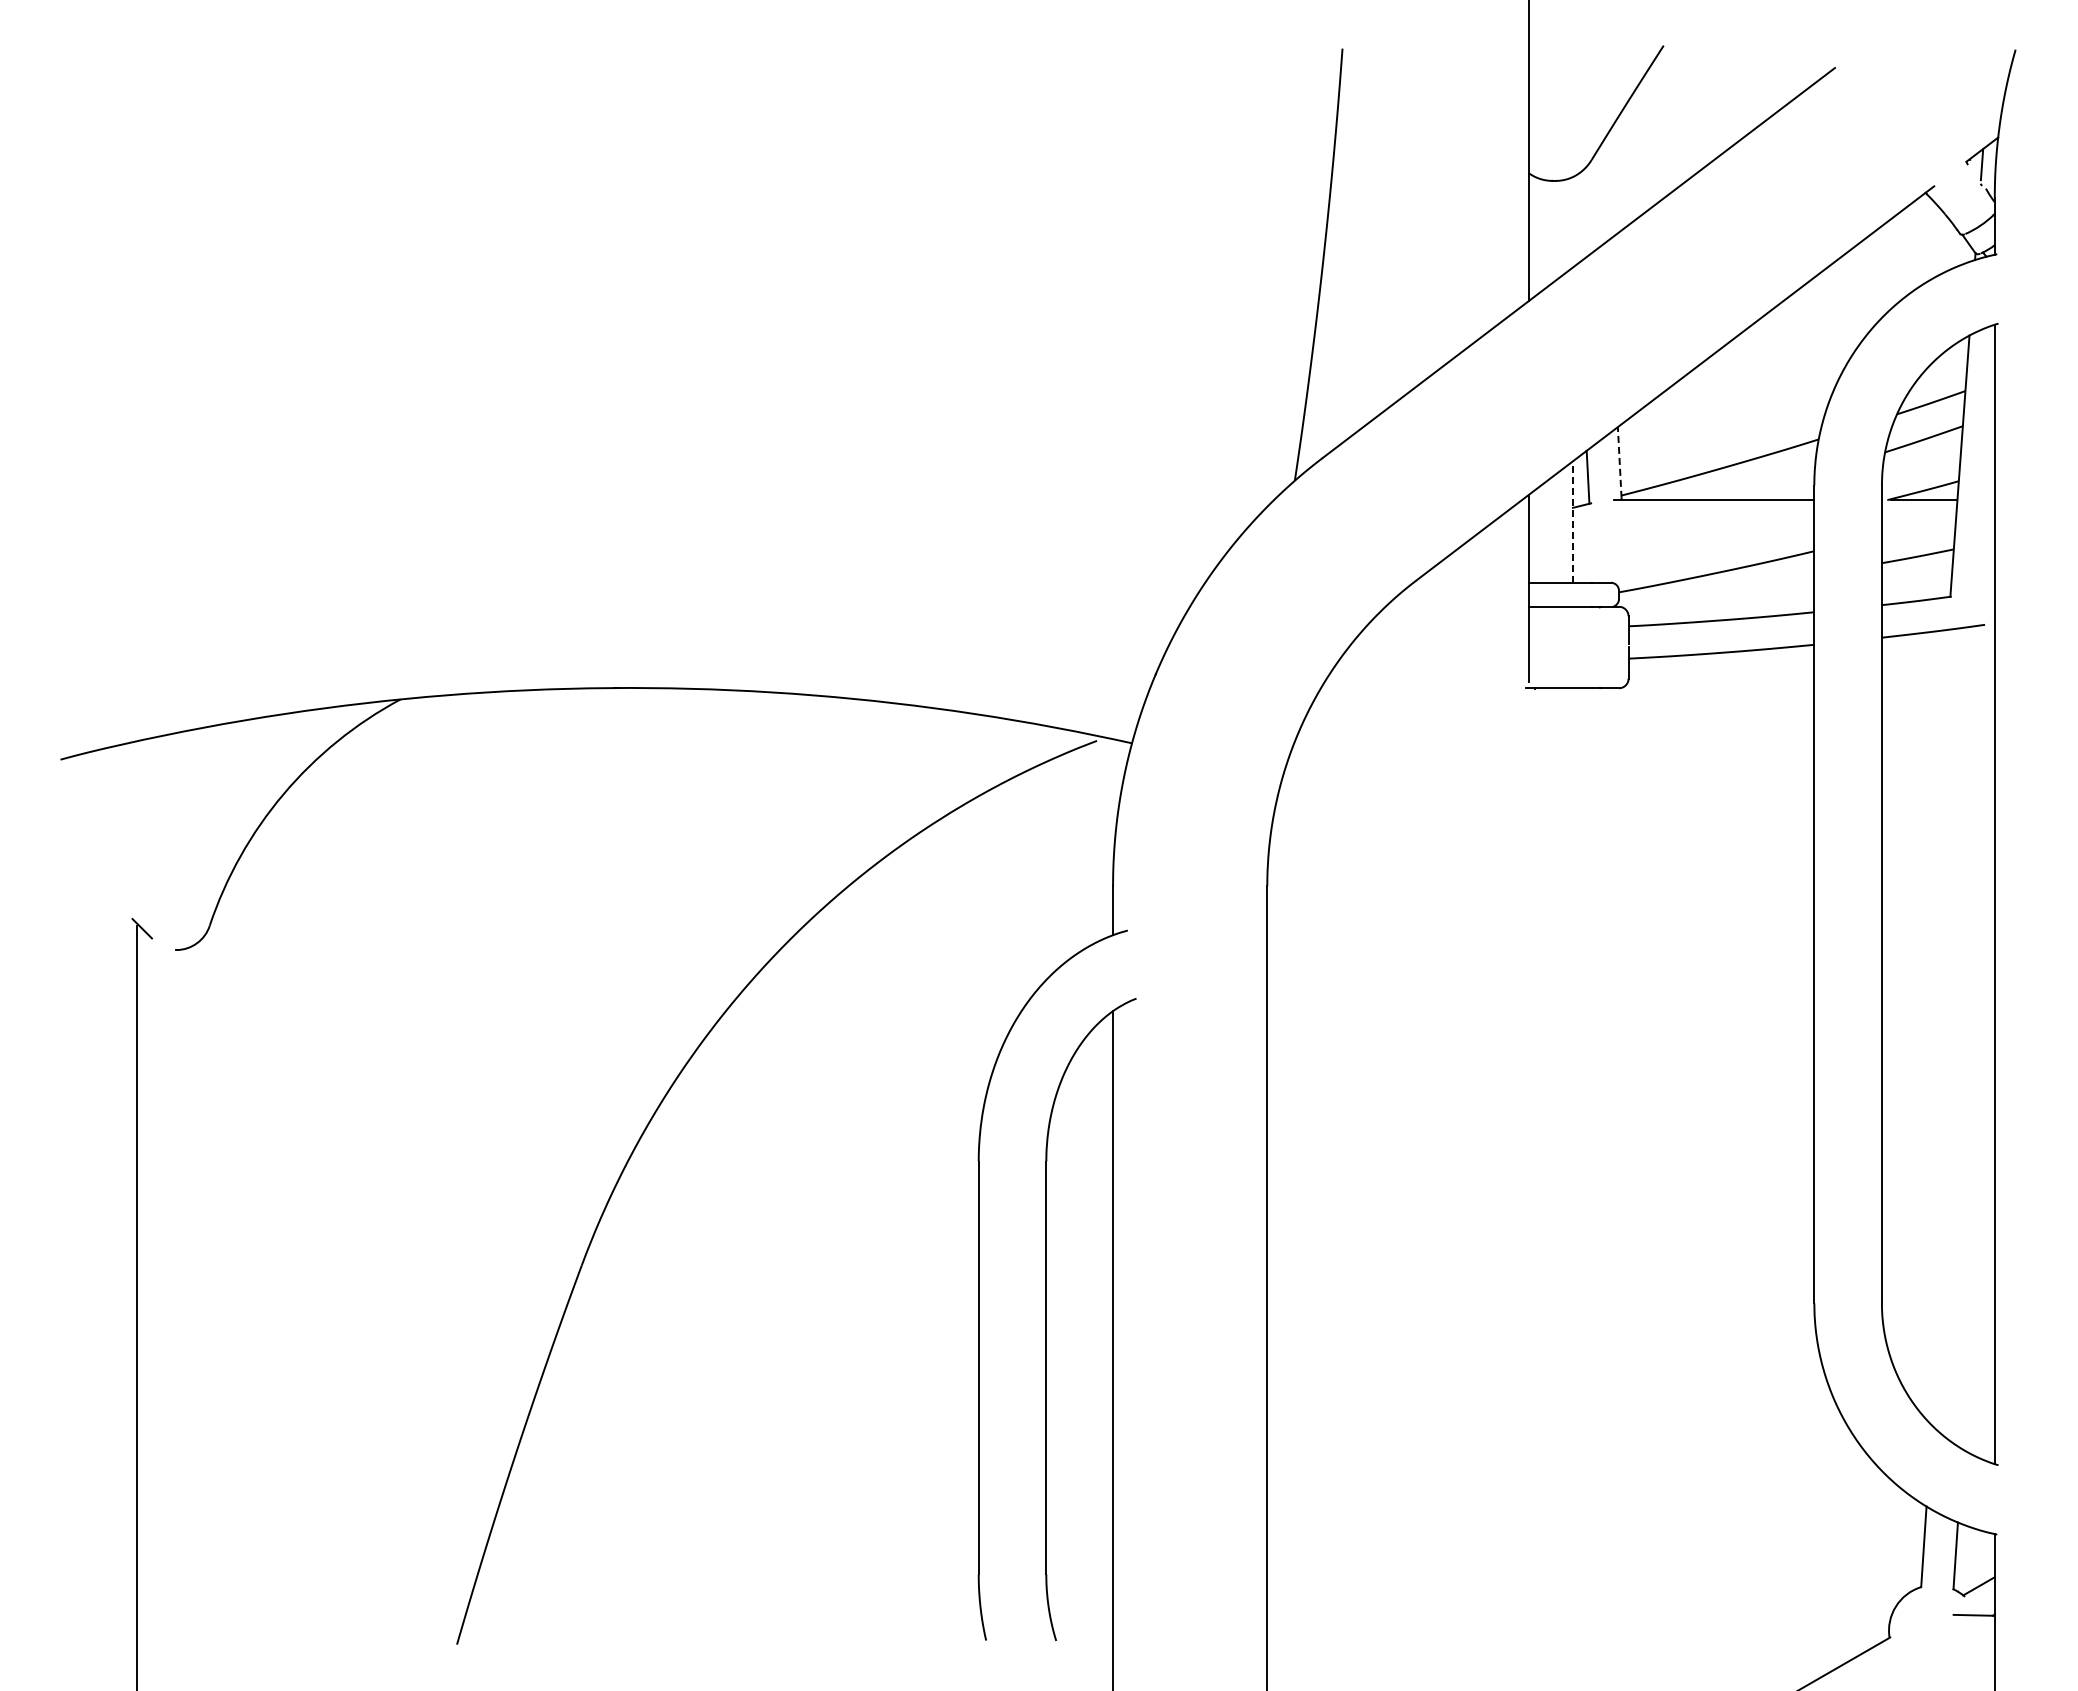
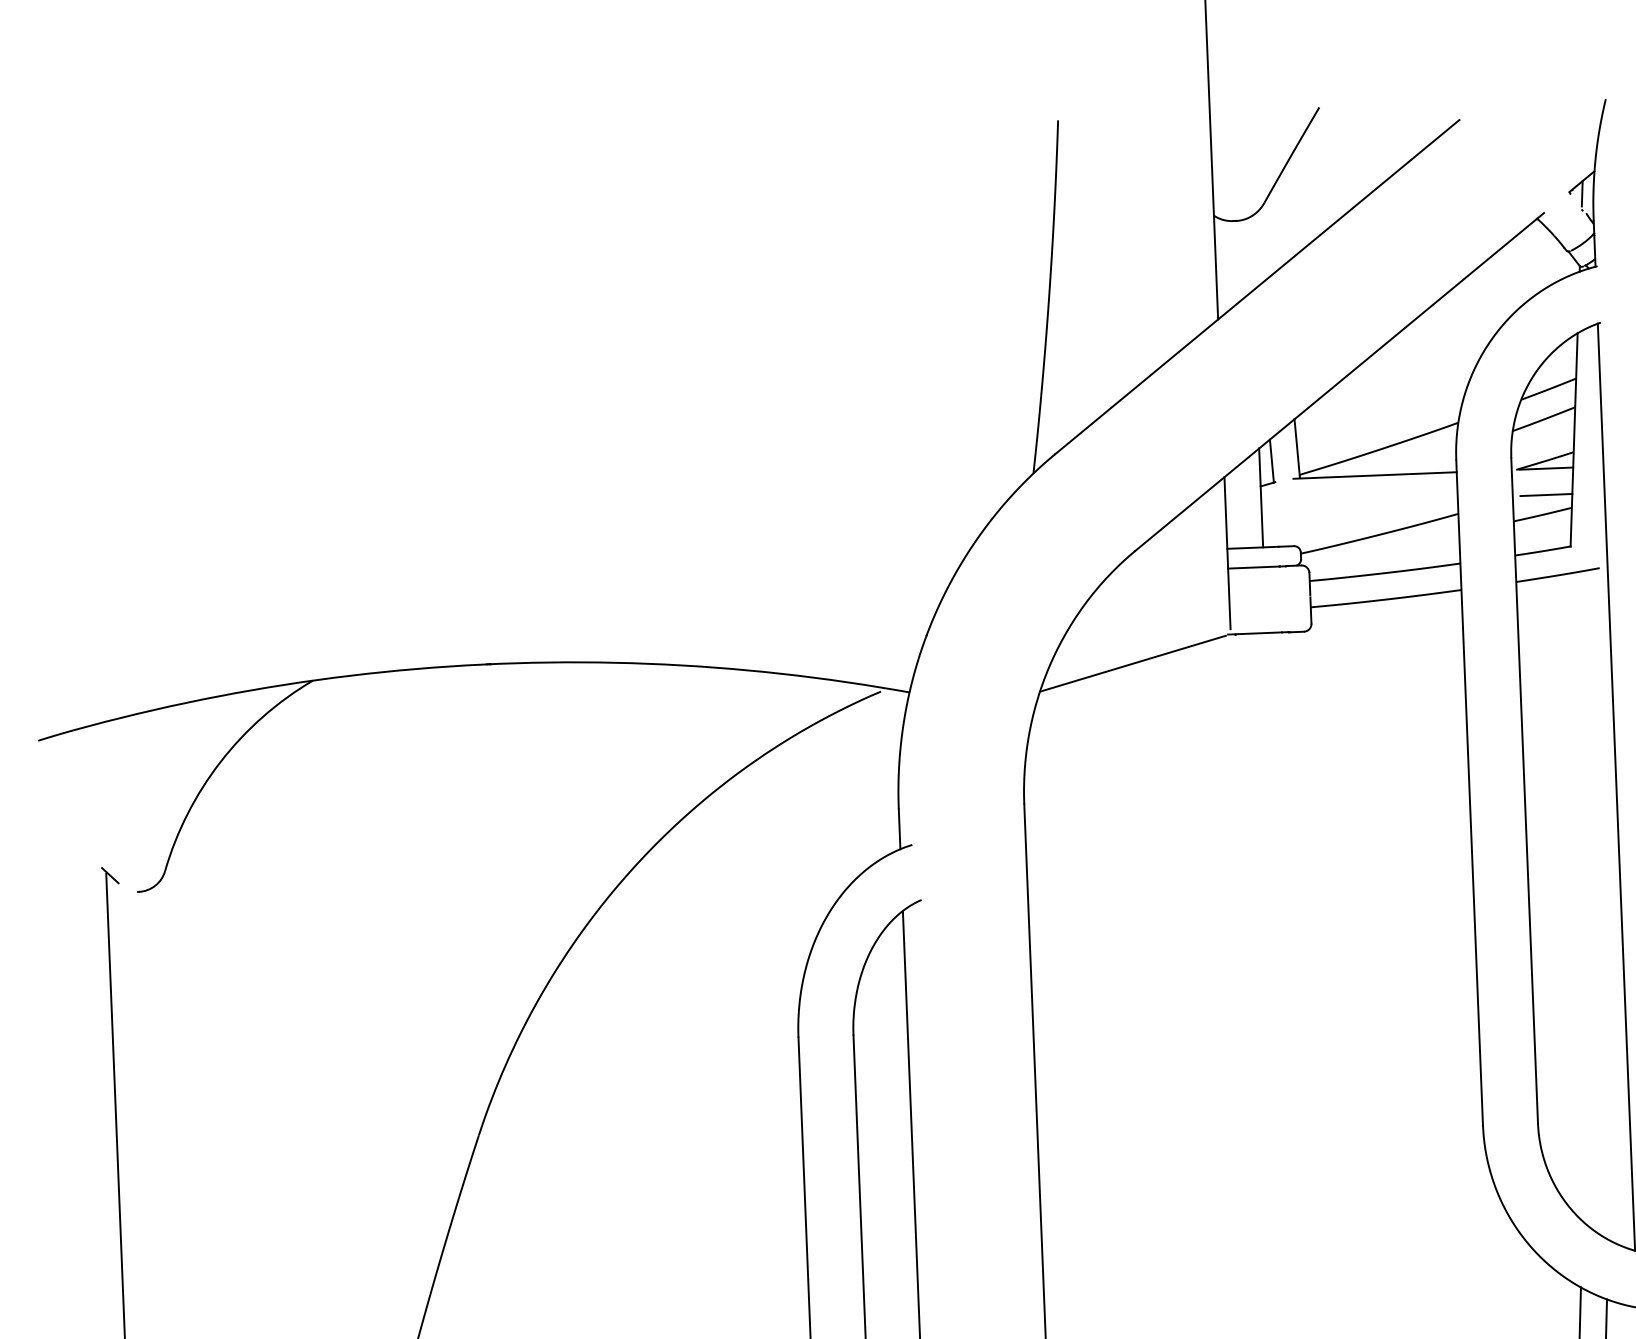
line: (1619, 461) -> (1296, 447), dashed -> solid
line: (1573, 522) -> (1261, 498), dashed -> solid
line: (1923, 532) -> (1546, 495), added
line: (1407, 718) -> (1132, 663), added

